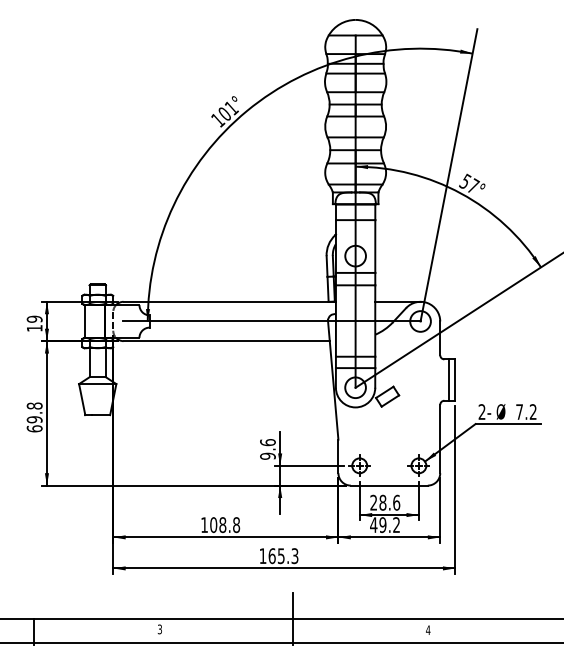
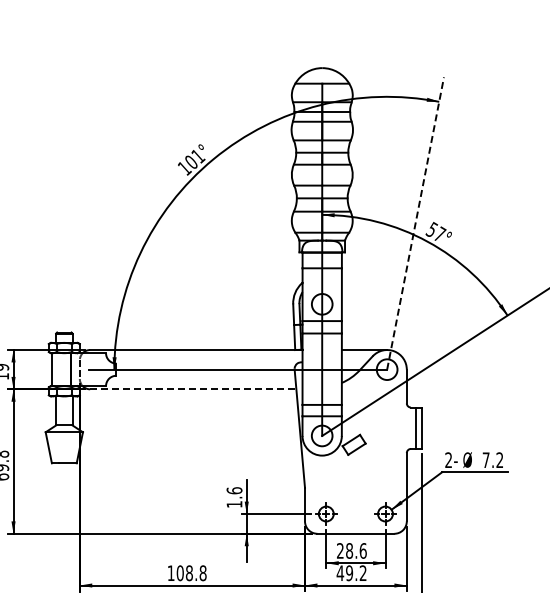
line: (448, 175) -> (415, 223), solid -> dashed
line: (227, 341) -> (194, 389), solid -> dashed
text: (267, 455) -> (234, 503), 9.6 -> 1.6

